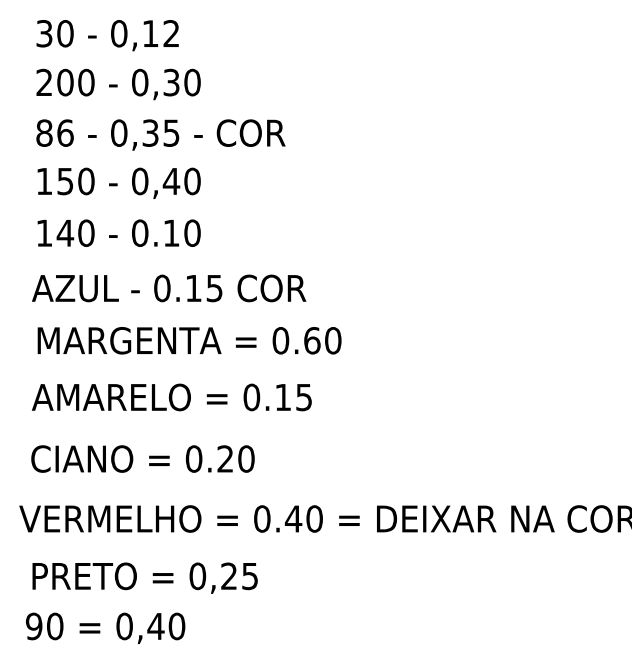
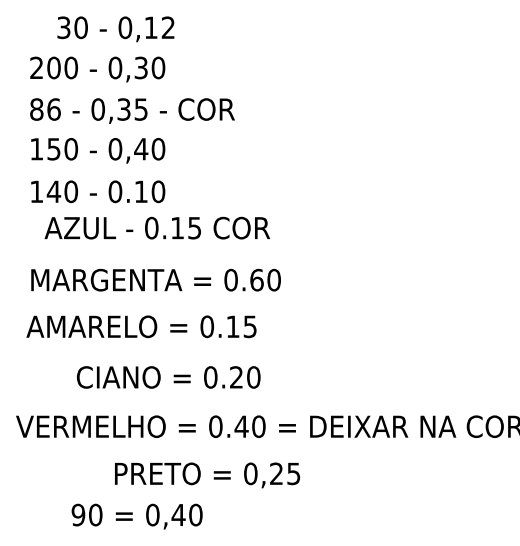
text: (107, 35) -> (115, 29), moved
text: (169, 288) -> (157, 228), moved
text: (142, 458) -> (168, 376), moved
text: (144, 577) -> (206, 474), moved
text: (105, 627) -> (137, 515), moved

